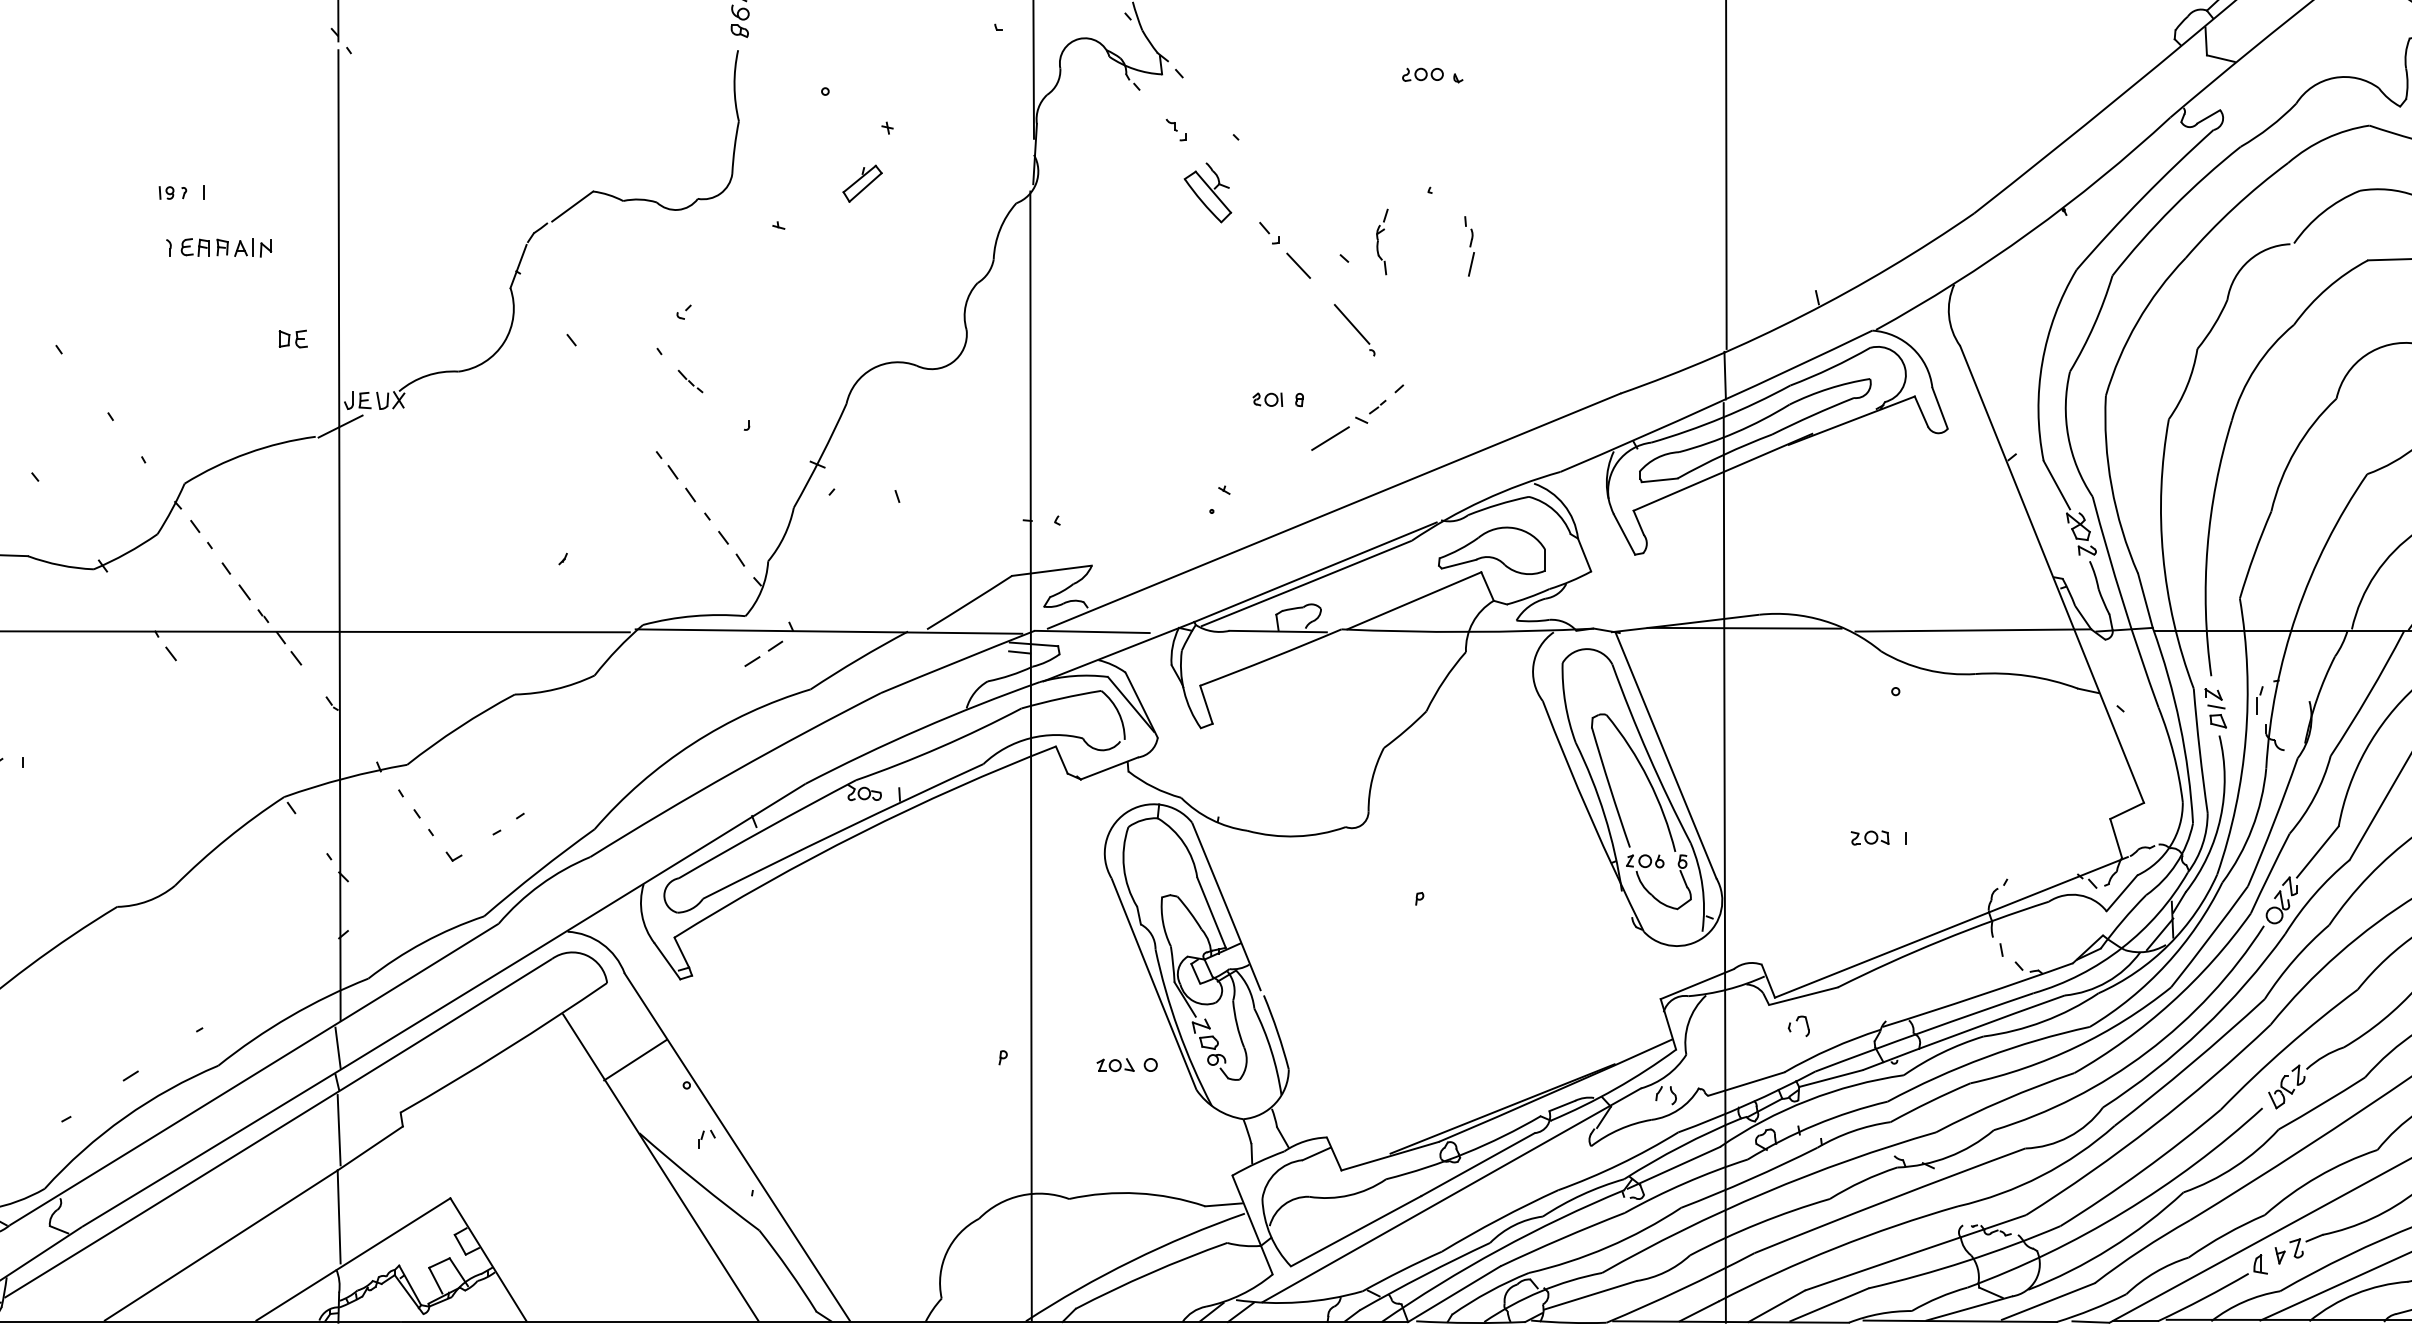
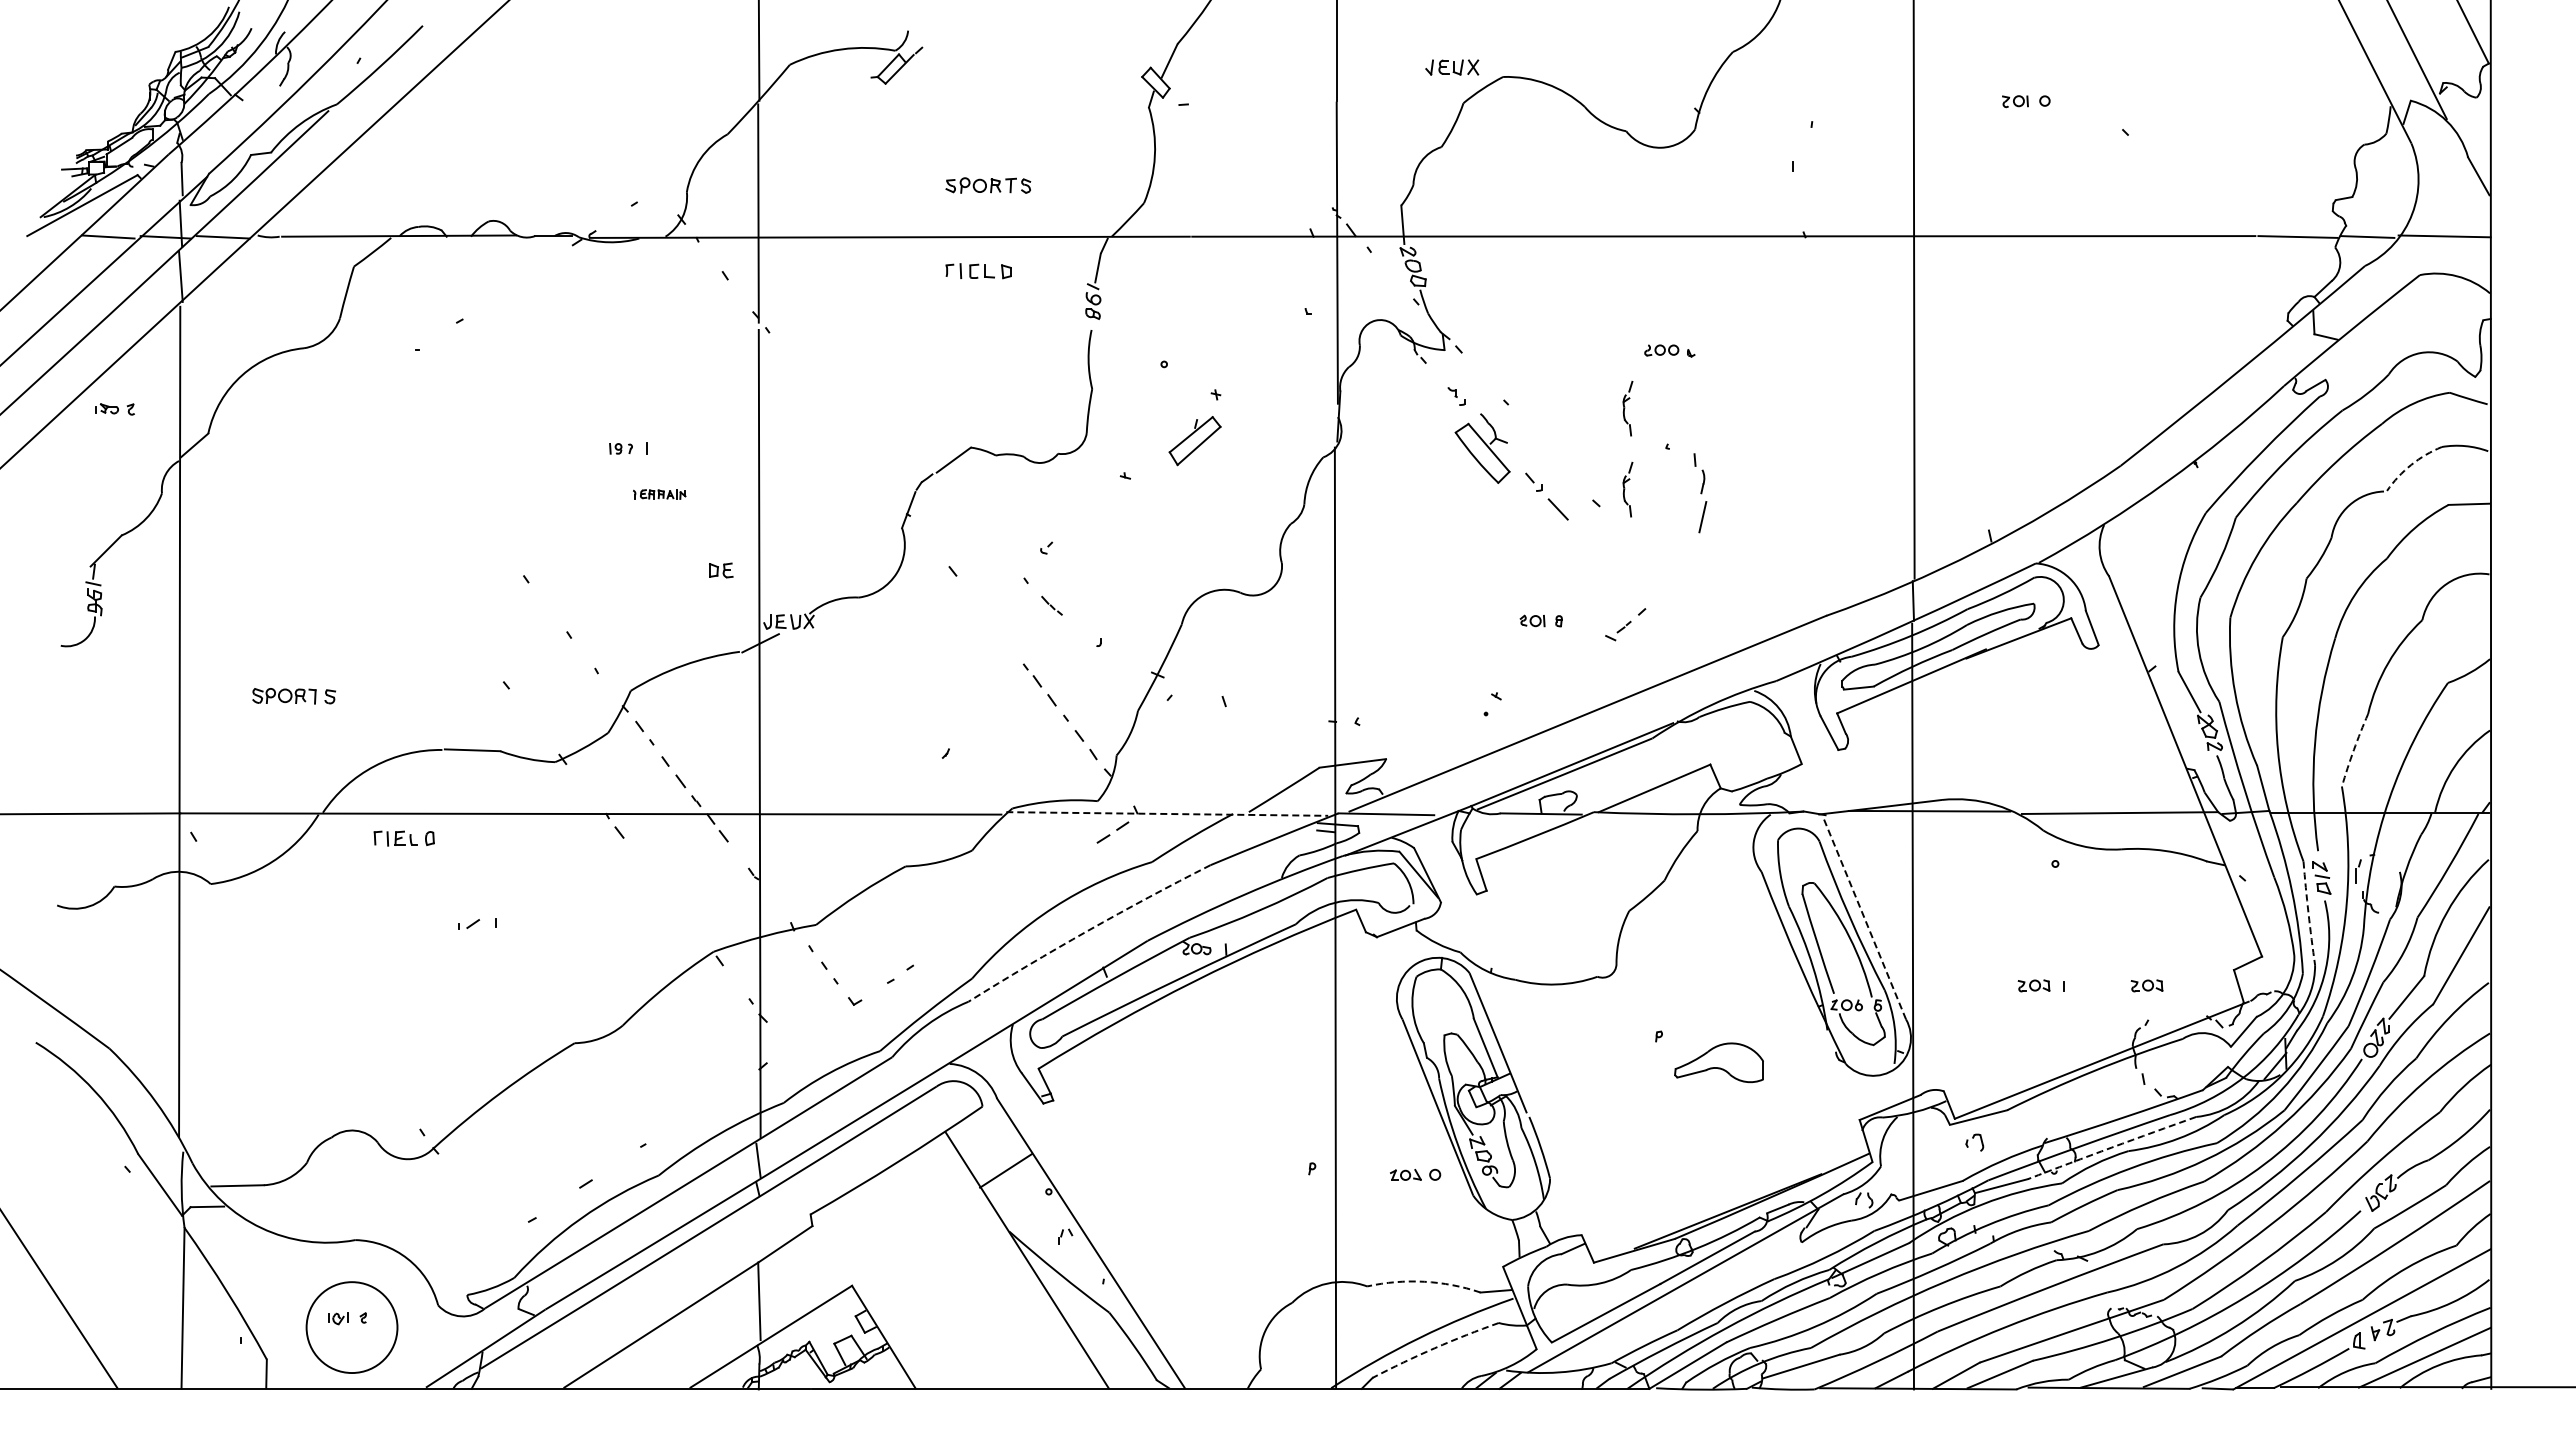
part: (1381, 144) -> (1627, 408), added
part: (862, 184) -> (1195, 441), size x1.6
part: (1207, 192) -> (1482, 448), size x1.4
arc: (2323, 211) -> (2411, 464), solid -> dashed
part: (1469, 246) -> (1700, 493), size x1.6
part: (219, 247) -> (659, 494), size x0.6
part: (1354, 329) -> (1604, 562), removed
line: (1330, 437) -> (1584, 652), removed
part: (1491, 550) -> (1718, 1062), moved
arc: (2253, 554) -> (2353, 749), solid -> dashed
line: (829, 630) -> (1167, 813), solid -> dashed
arc: (2199, 751) -> (2308, 913), solid -> dashed
line: (1666, 755) -> (1864, 917), solid -> dashed
arc: (734, 771) -> (1088, 930), solid -> dashed
part: (2005, 837) -> (2146, 985), added
arc: (1963, 1032) -> (2111, 1147), solid -> dashed
line: (339, 1129) -> (759, 1228), removed
arc: (1137, 1193) -> (1424, 1281), solid -> dashed
arc: (1149, 1273) -> (1434, 1348), solid -> dashed

